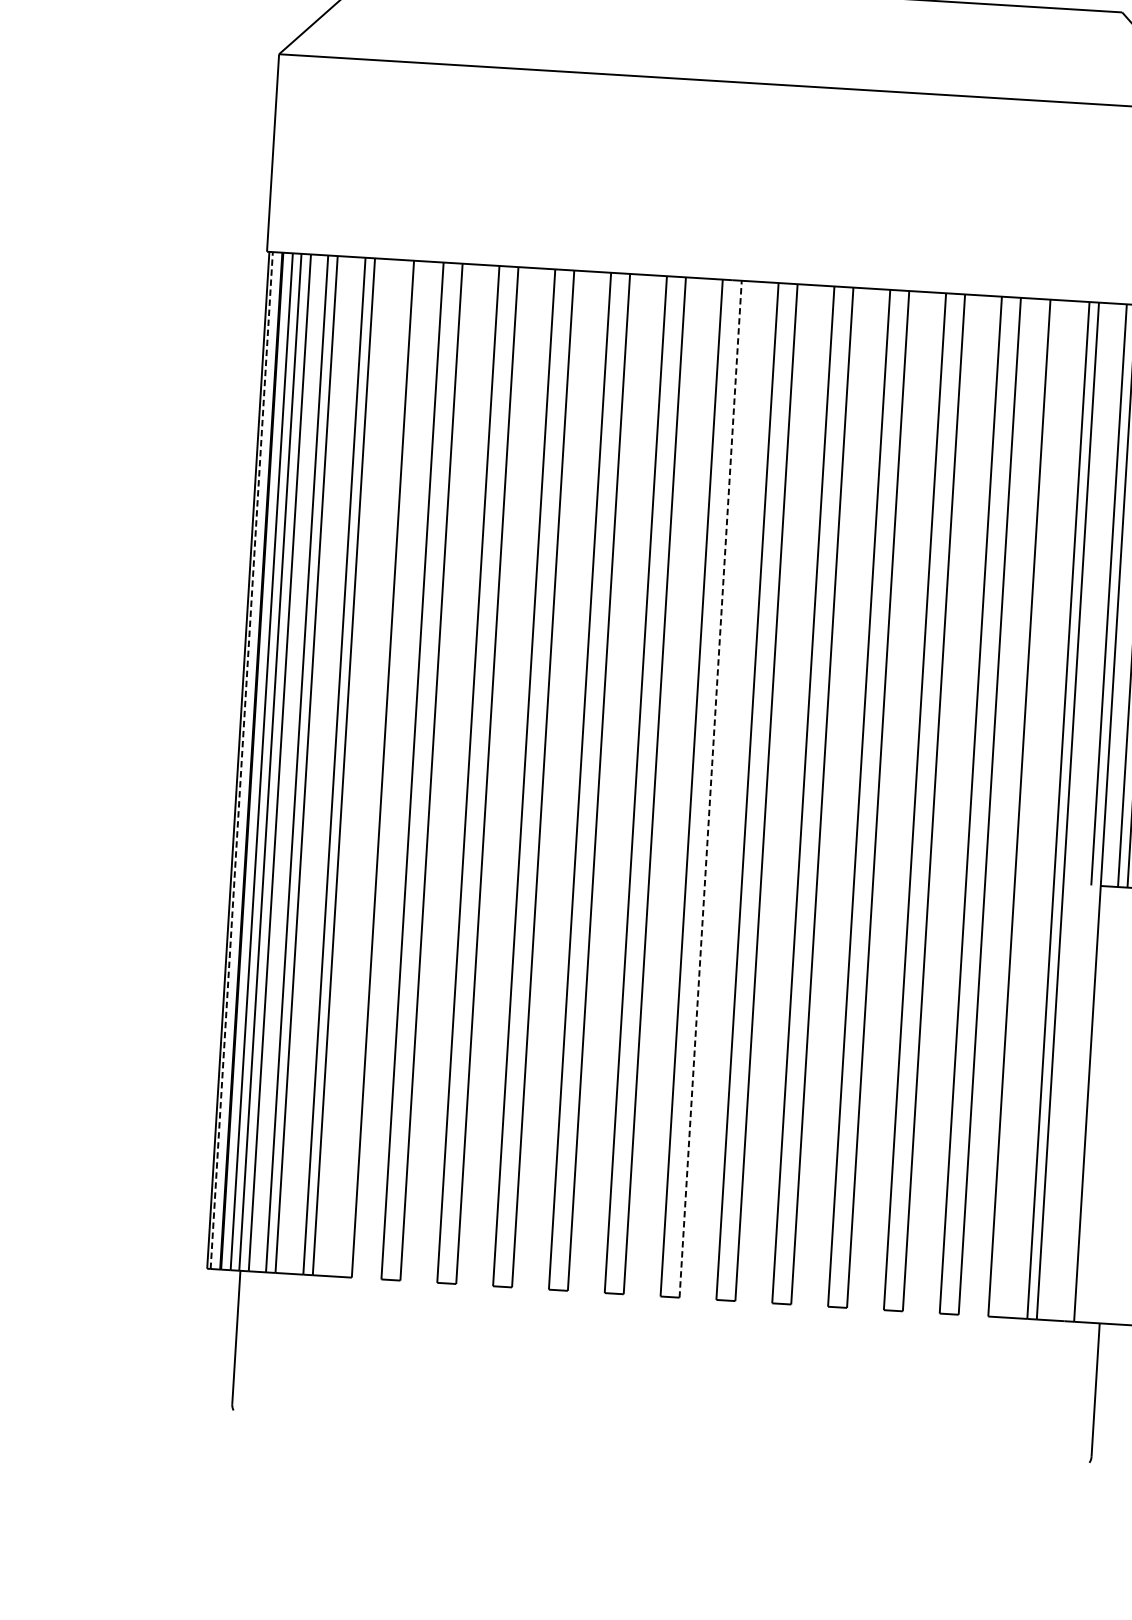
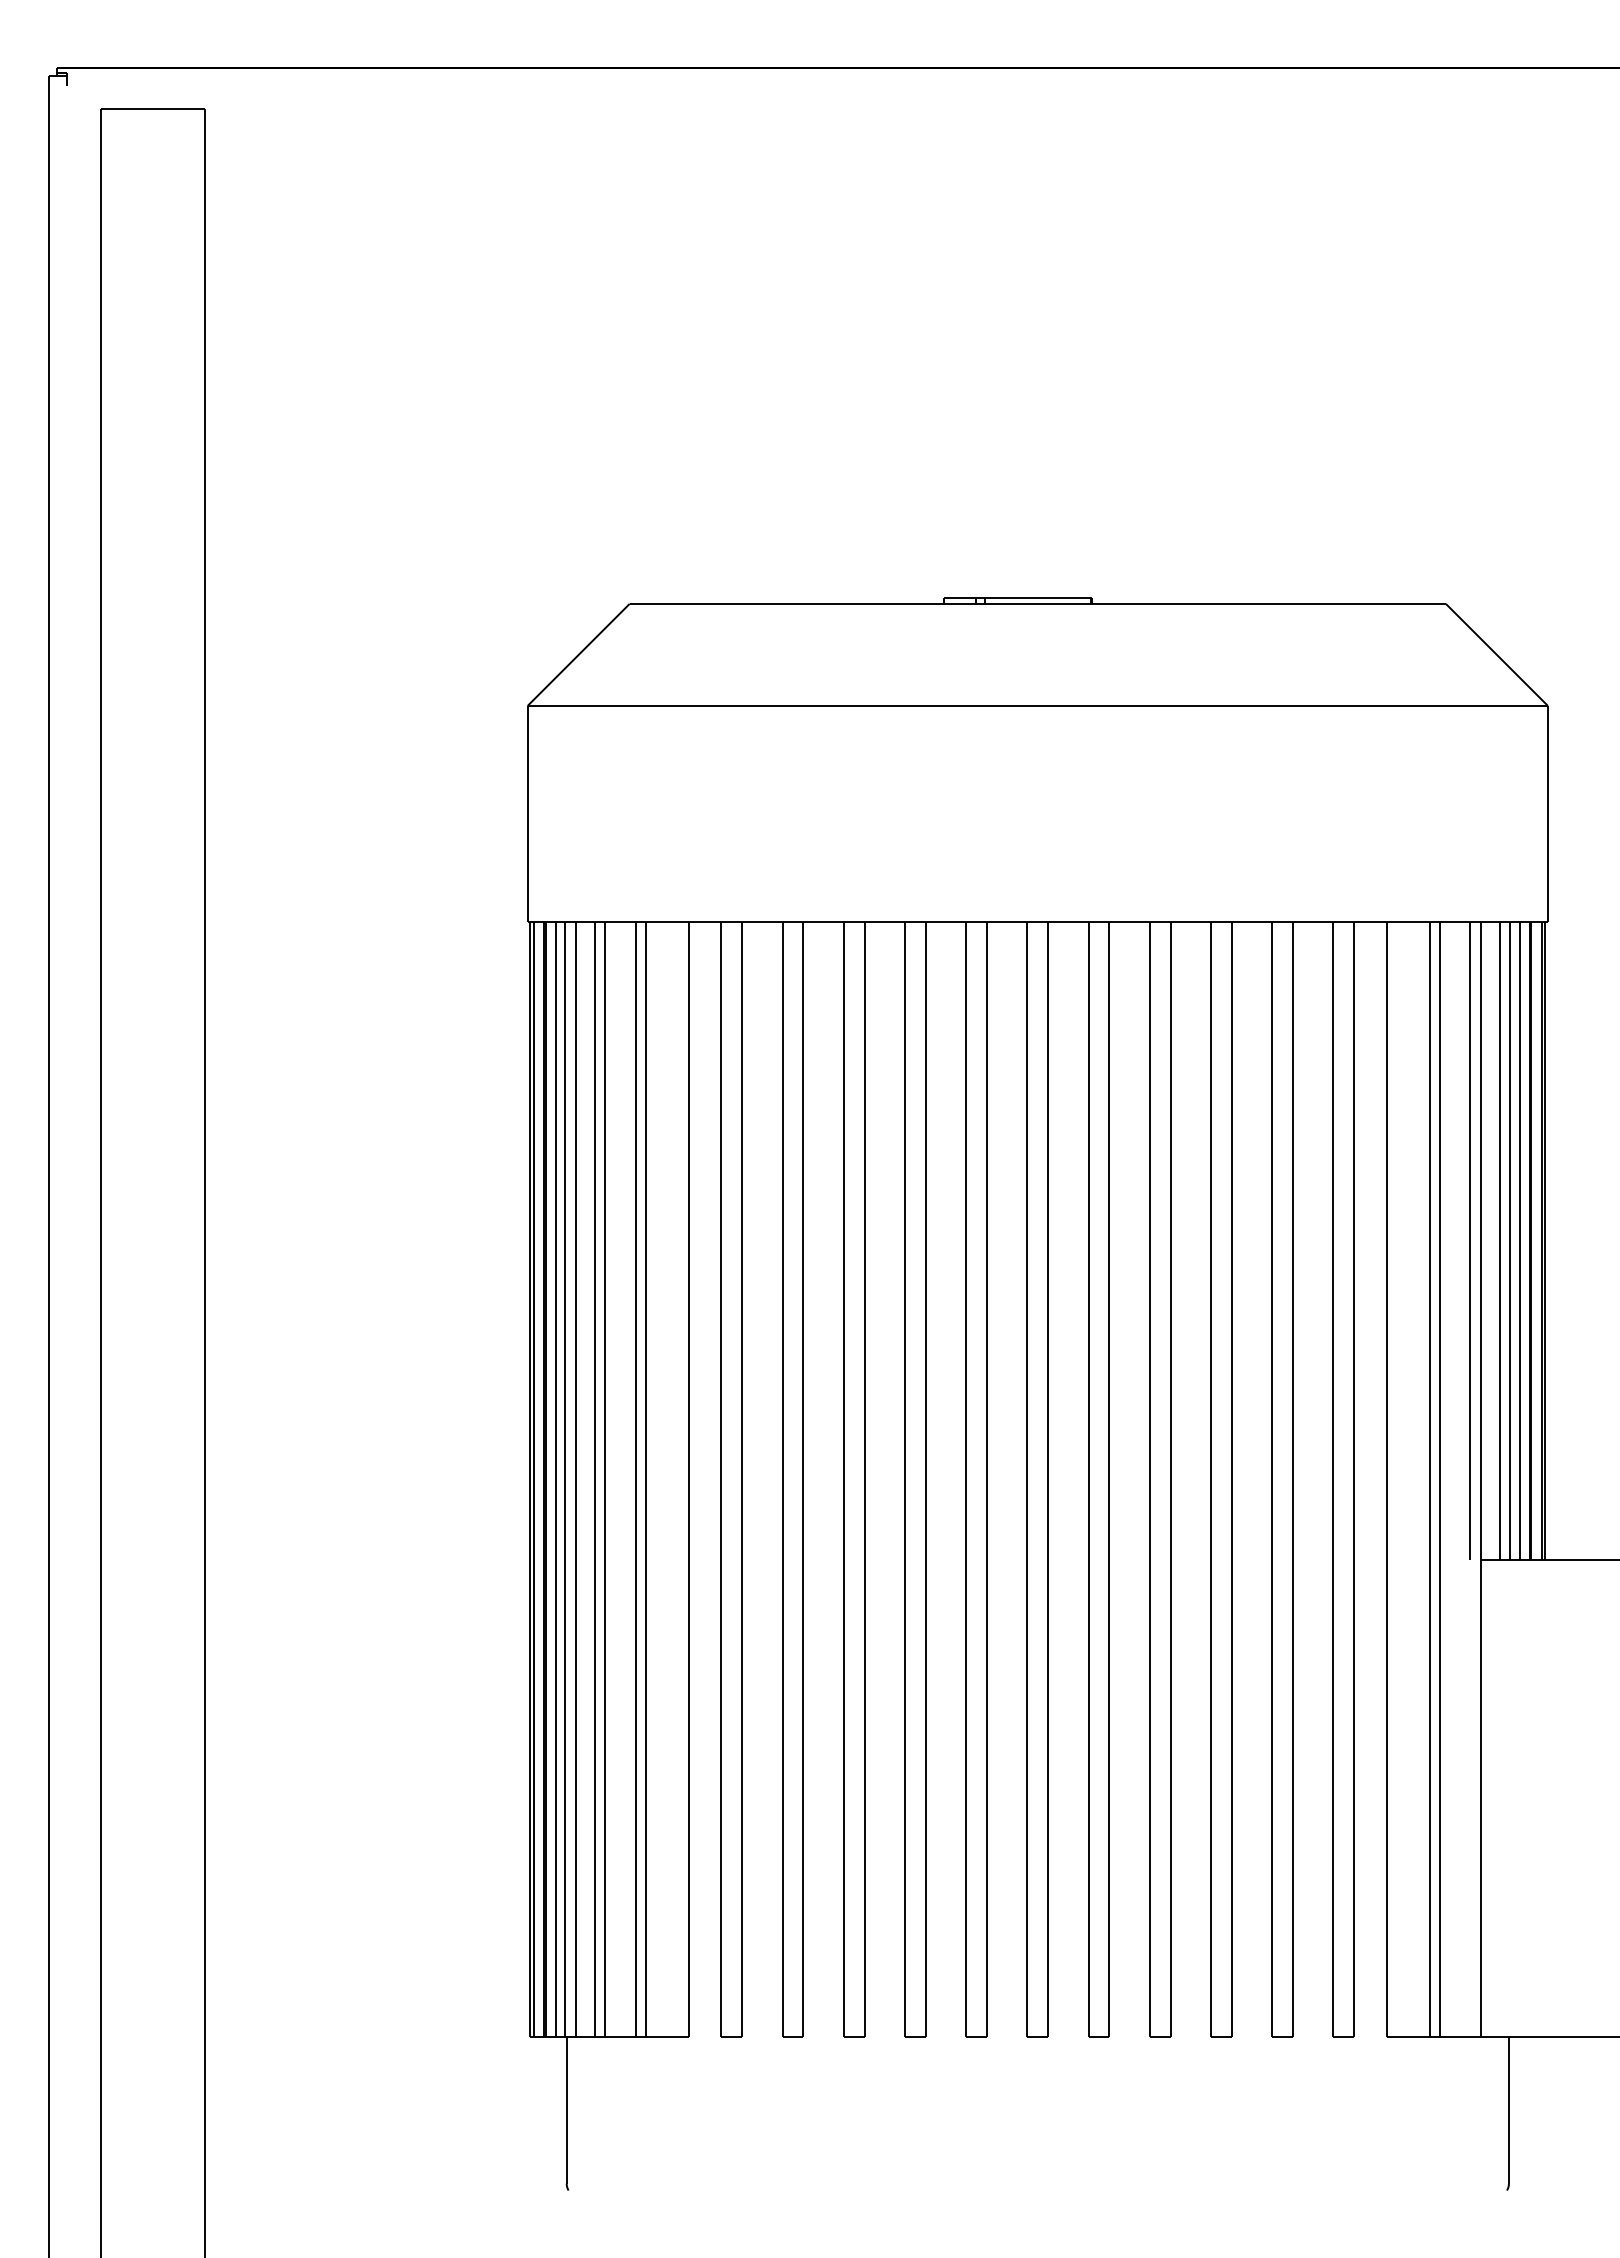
line: (242, 760) -> (534, 1479), dashed -> solid
line: (710, 788) -> (1048, 1479), dashed -> solid

